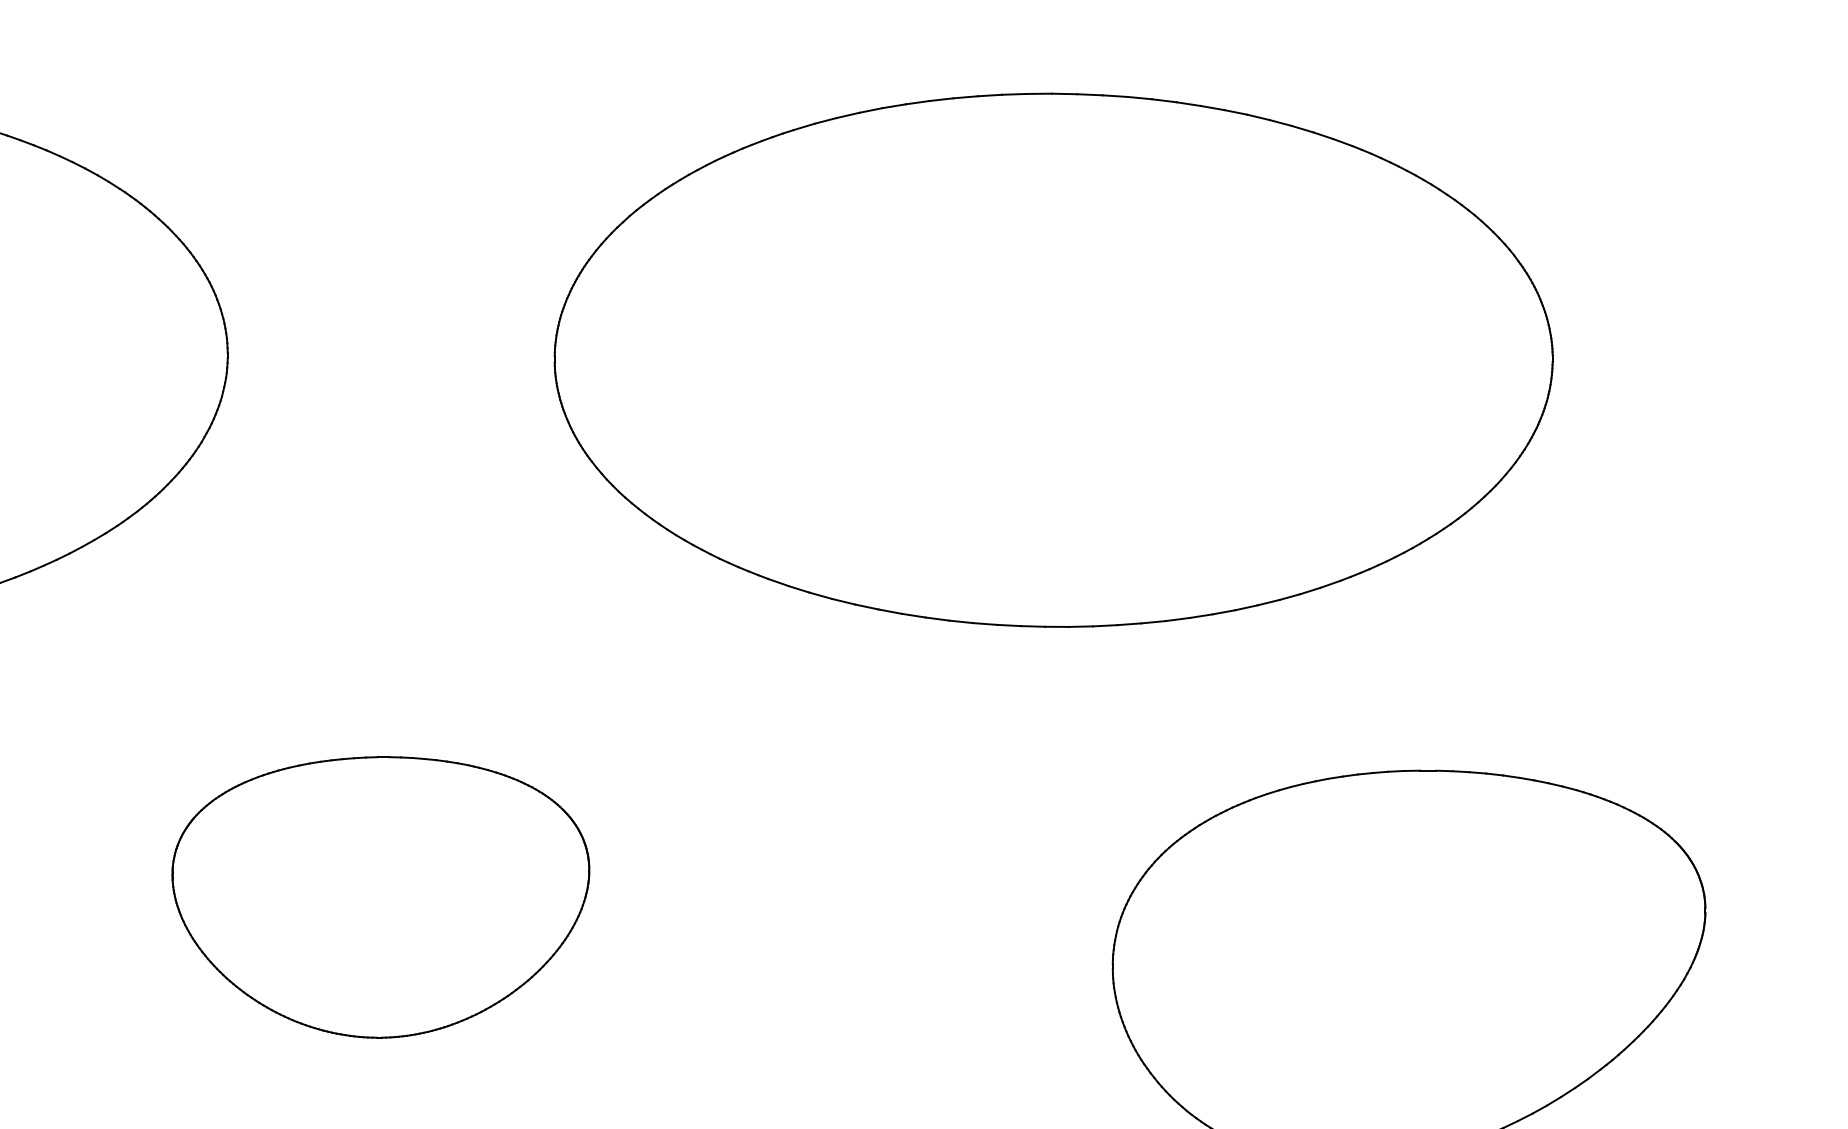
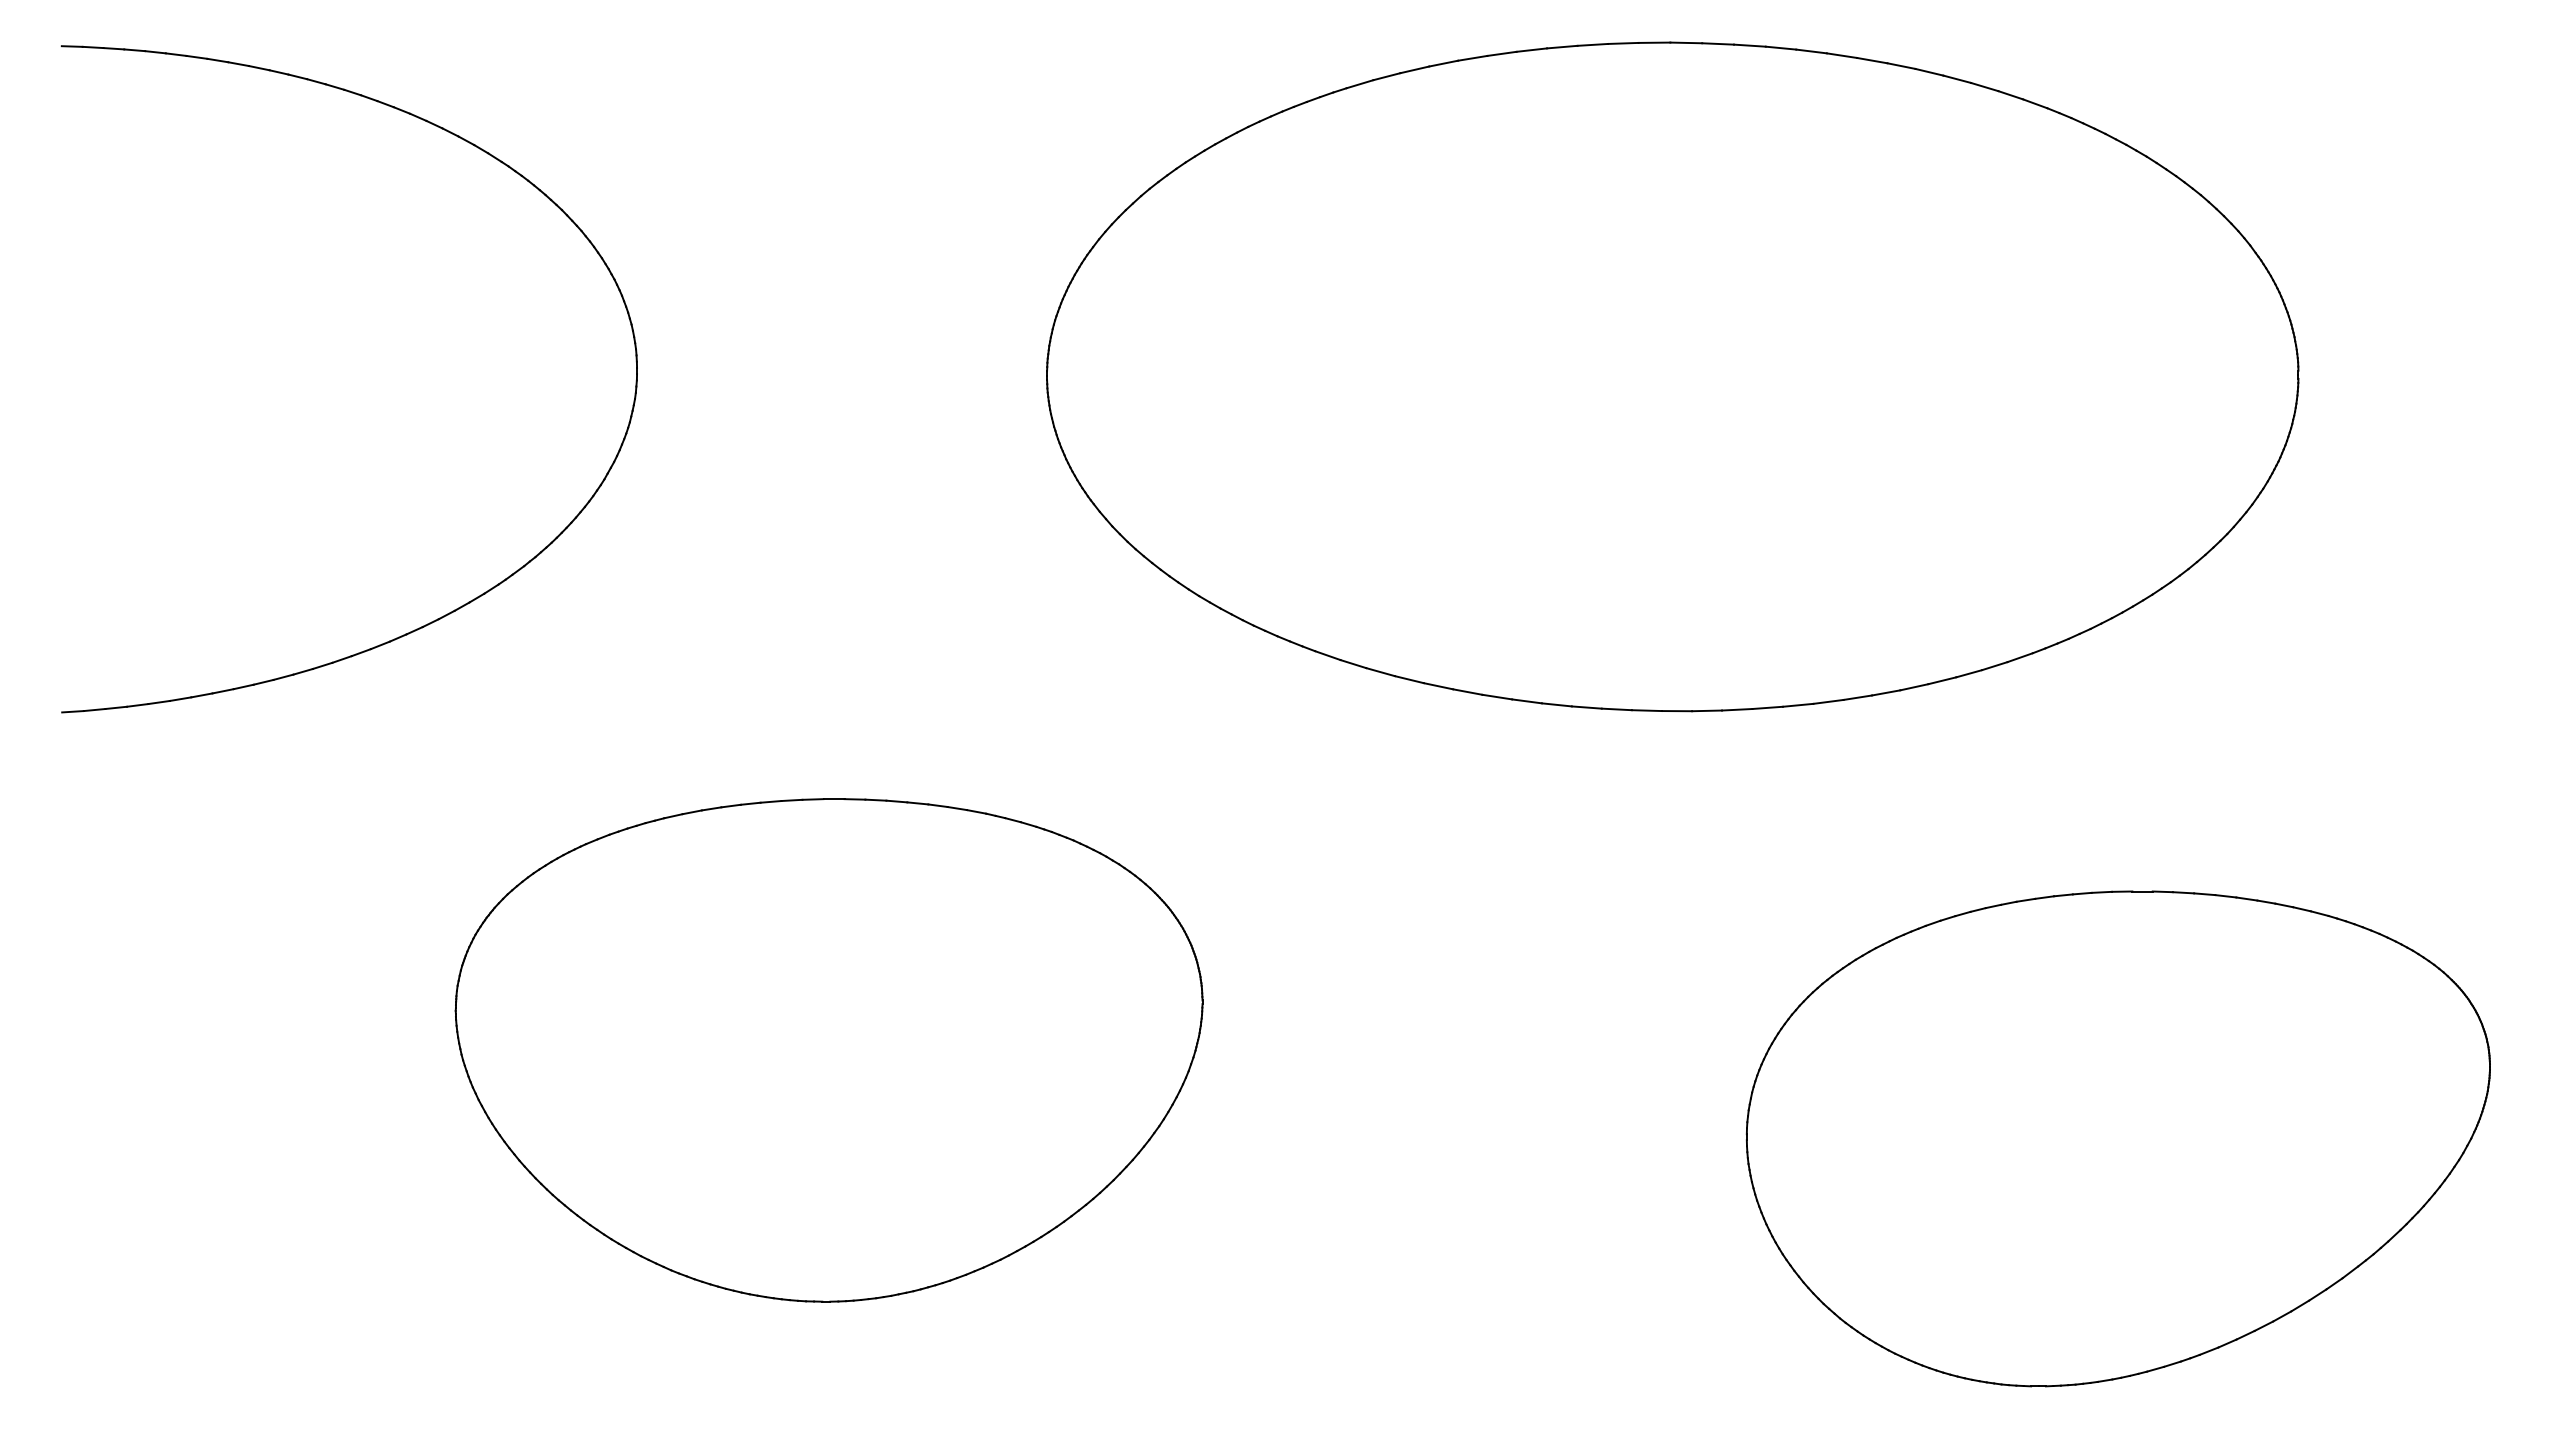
part: (380, 897) -> (828, 1050), size x1.43

